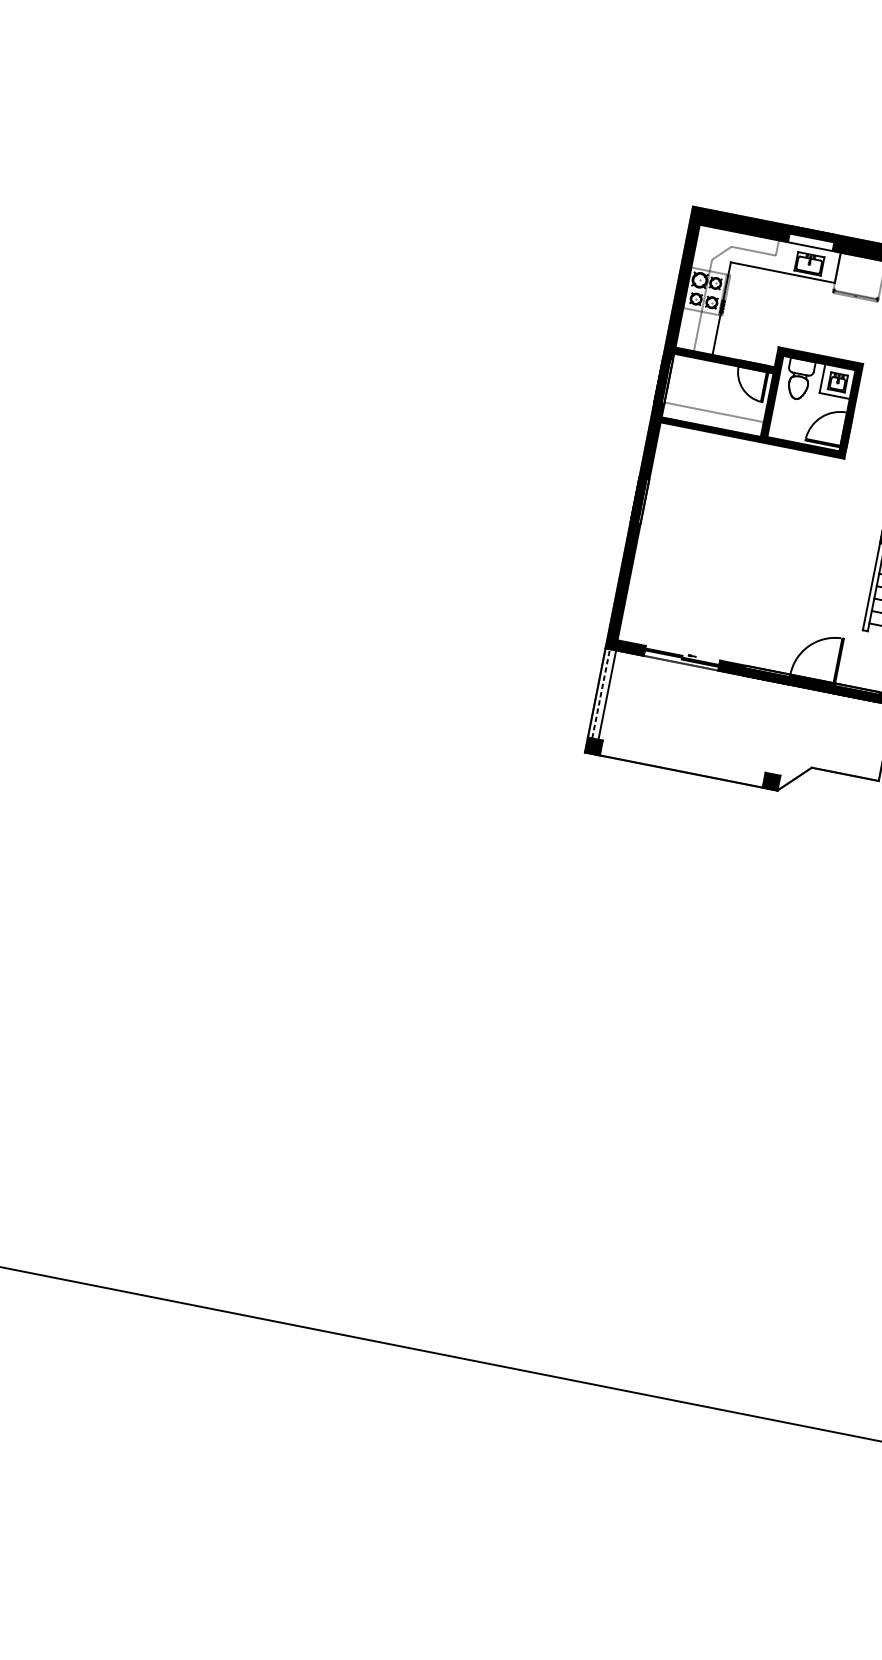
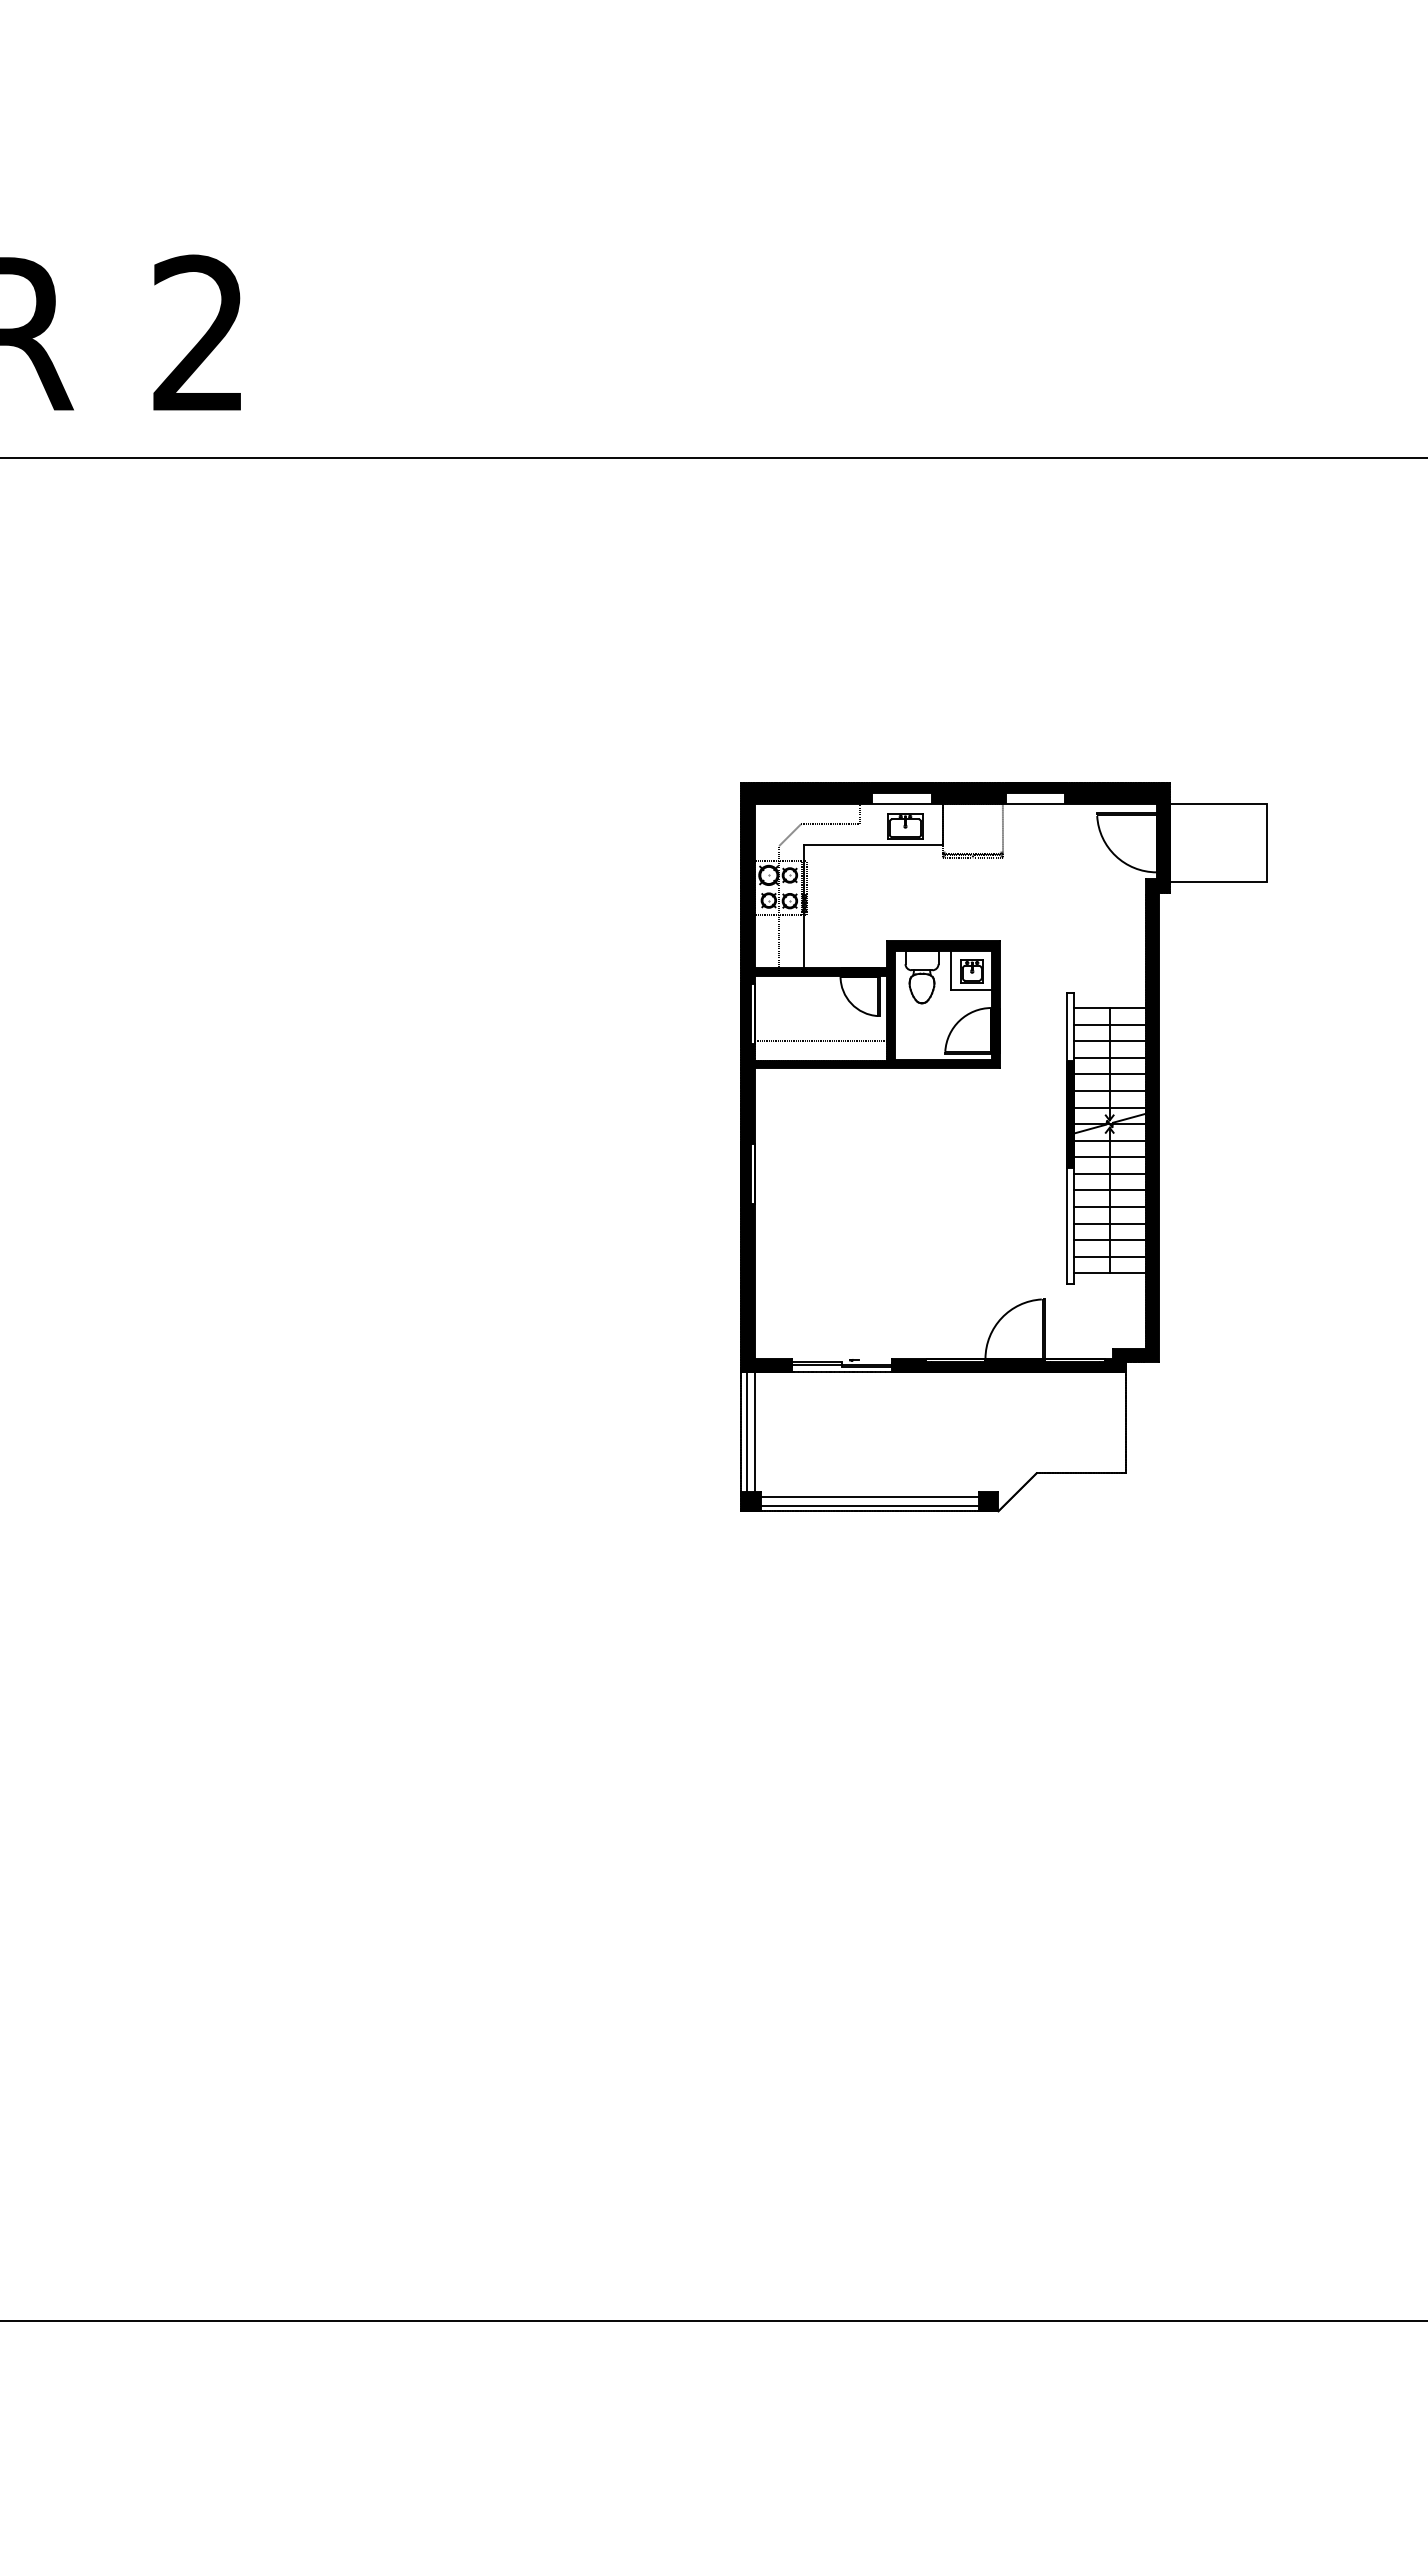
line: (601, 693) -> (747, 1431), dashed -> solid
line: (683, 761) -> (869, 1497), added
line: (681, 767) -> (869, 1505), added

